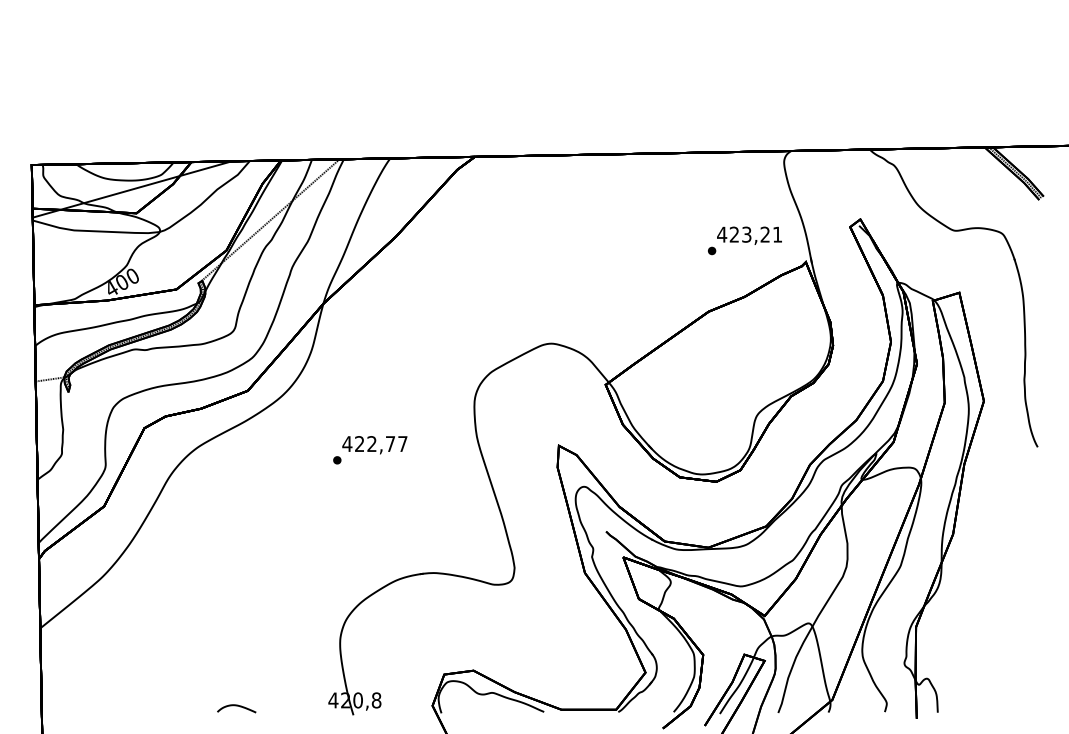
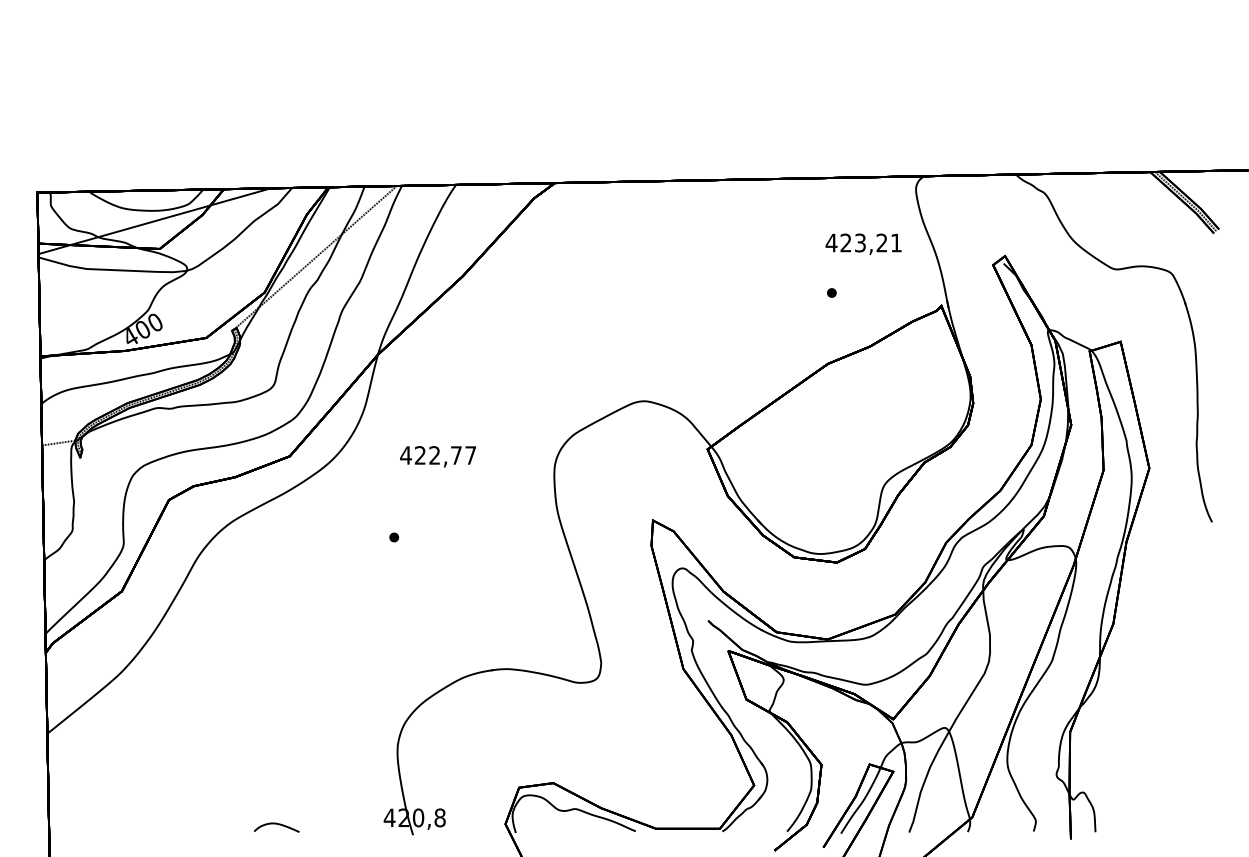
text: (749, 235) -> (863, 243), moved
text: (374, 444) -> (437, 456), moved

